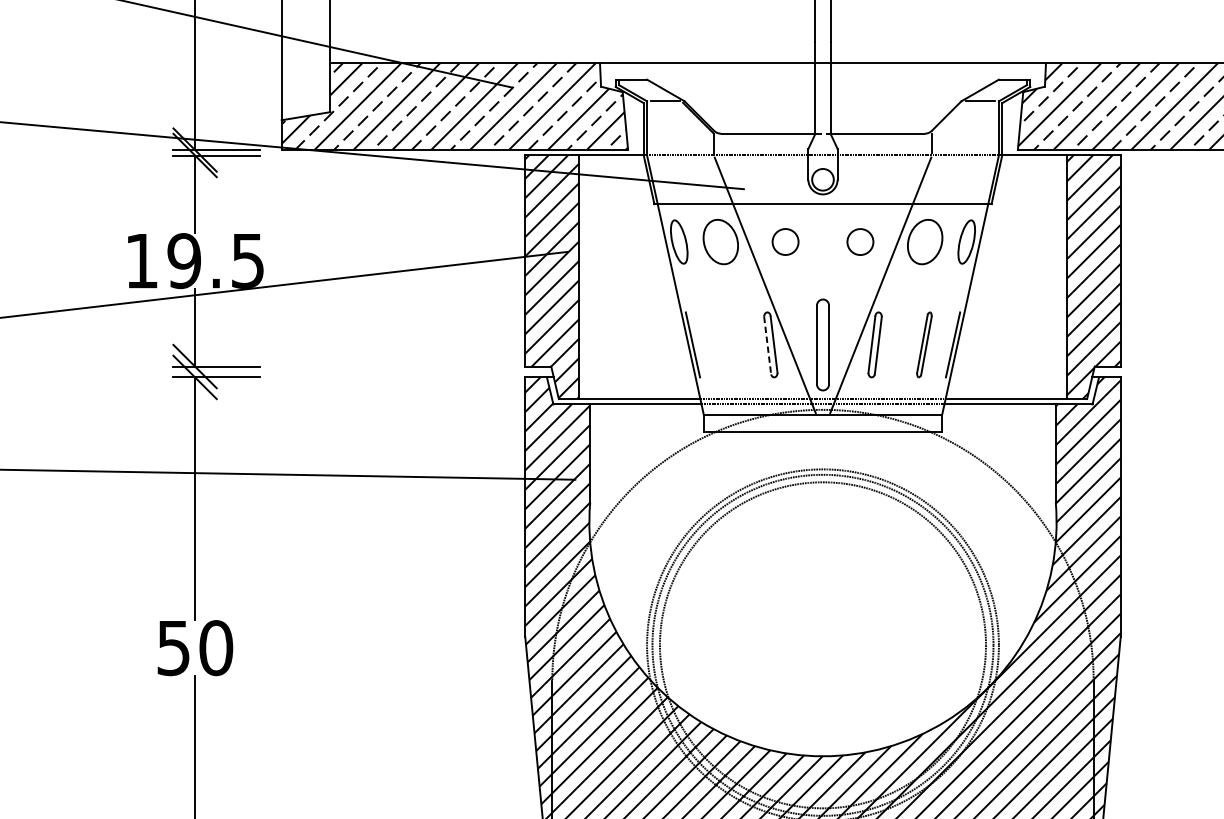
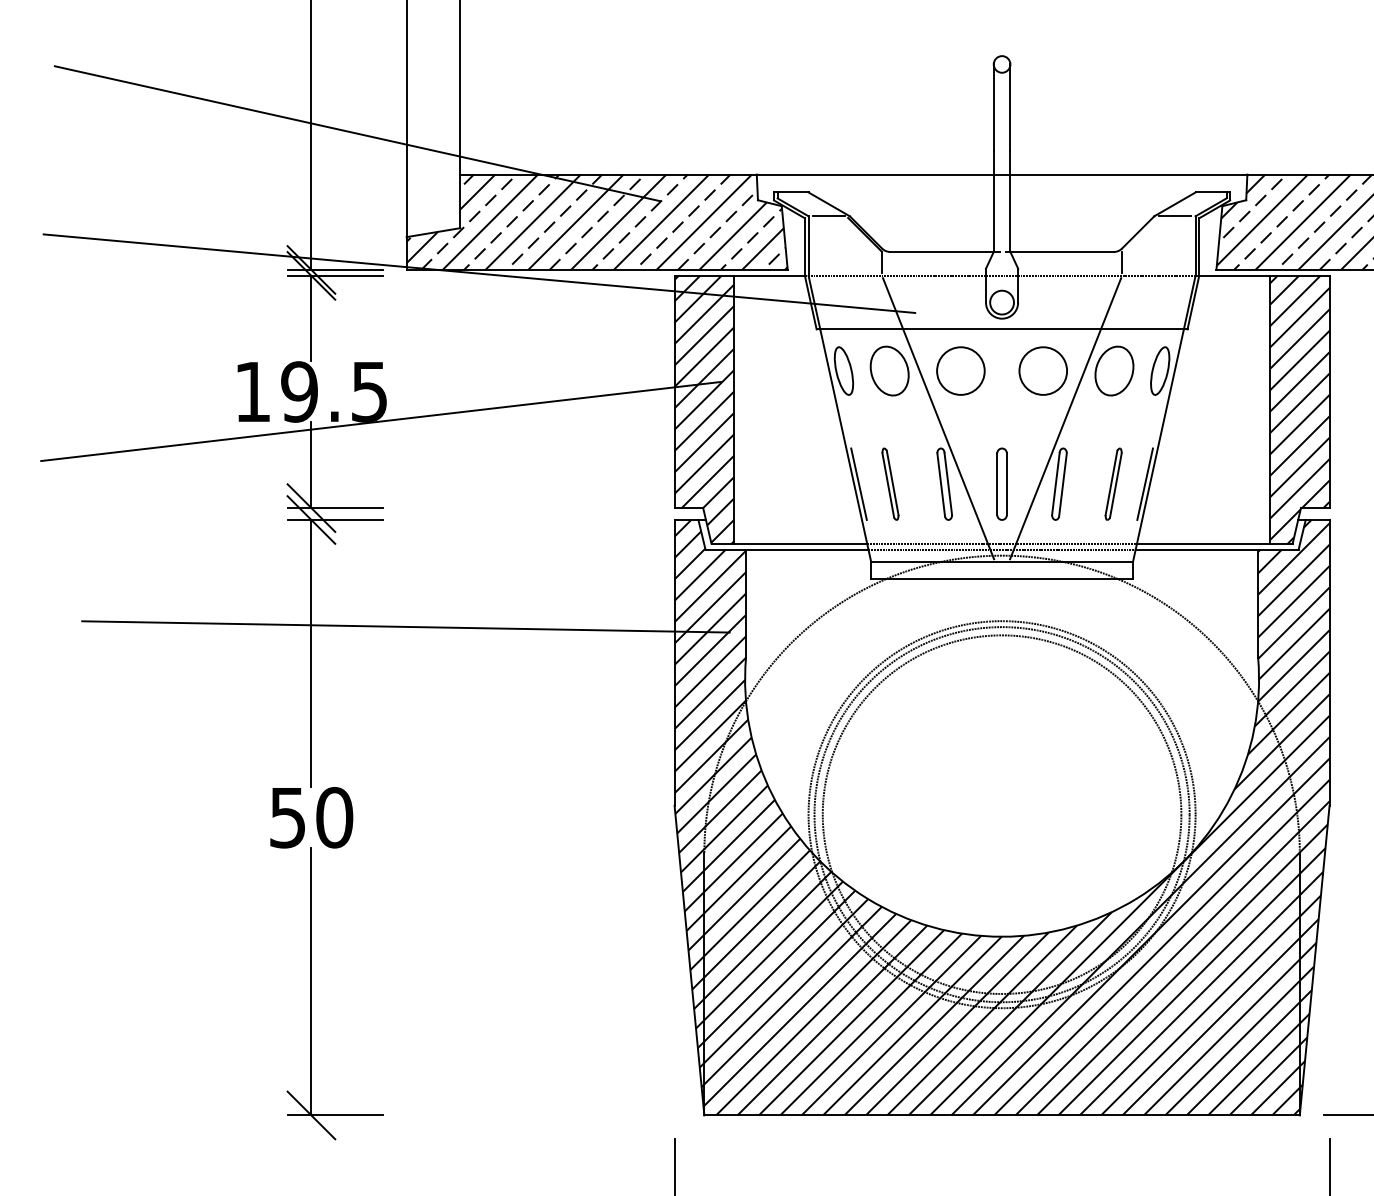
circle: (785, 241) -> (960, 370), size x1.67
circle: (860, 241) -> (1043, 370), size x1.67
part: (721, 344) -> (890, 483), added
part: (822, 344) -> (1001, 483), size x0.71
line: (767, 345) -> (941, 484), dashed -> solid

